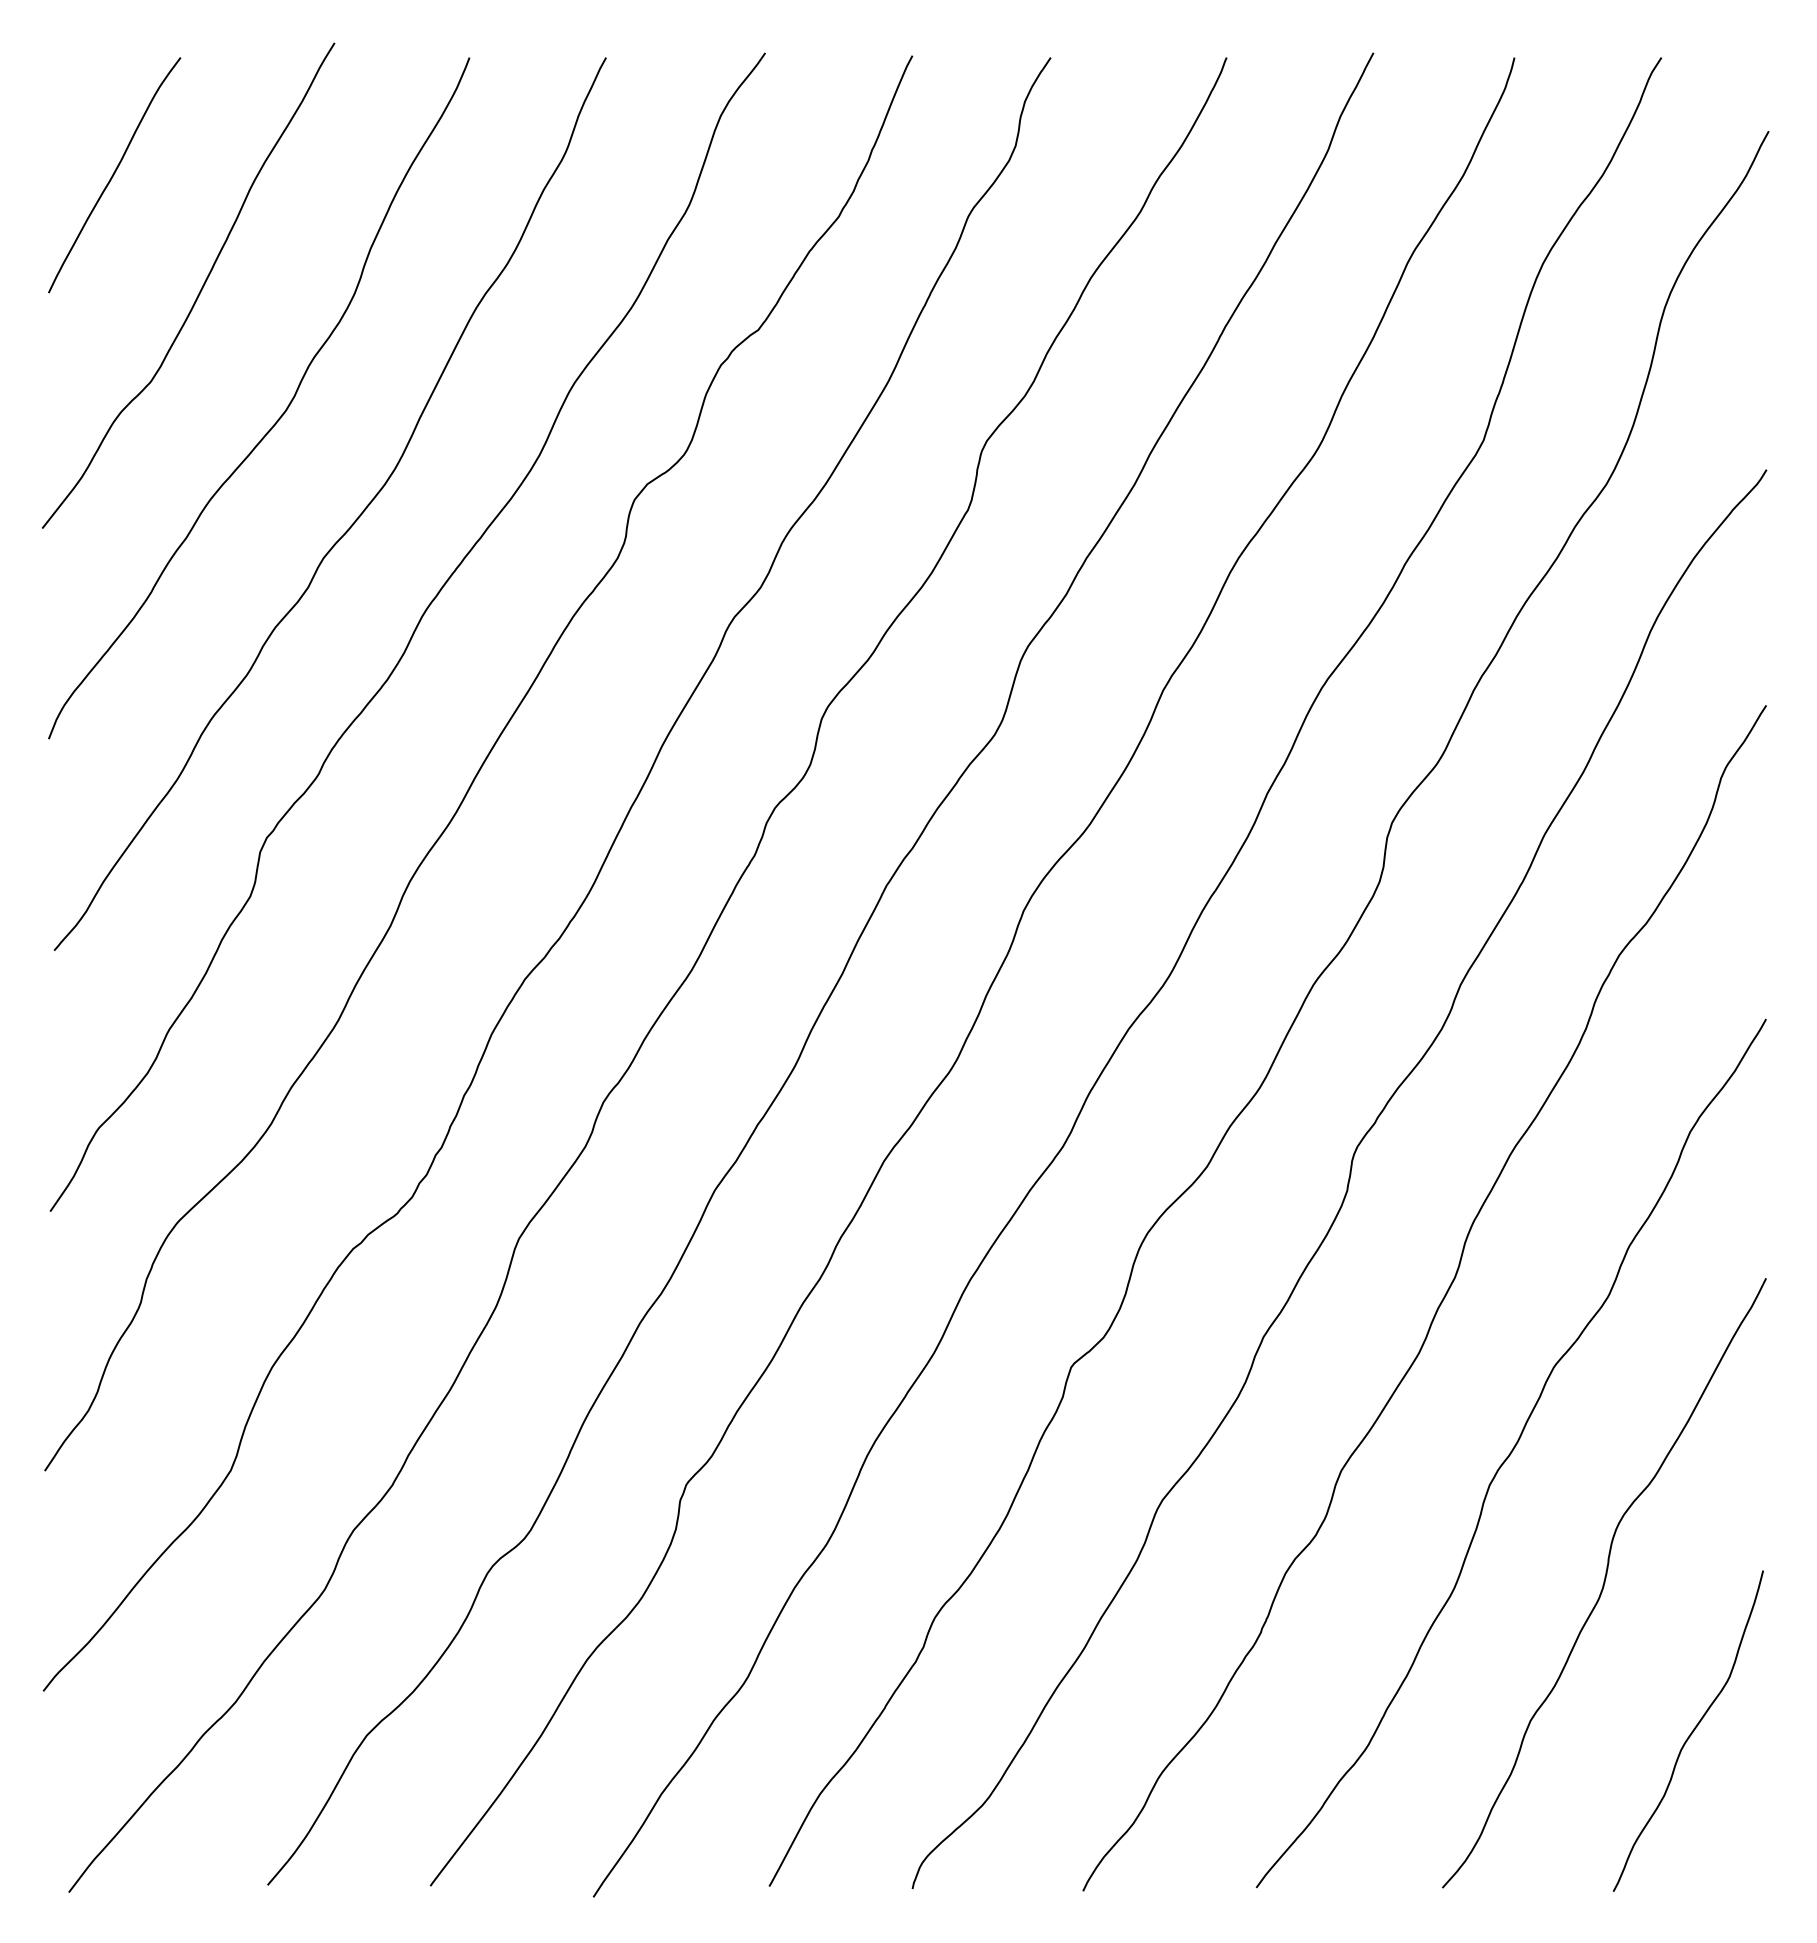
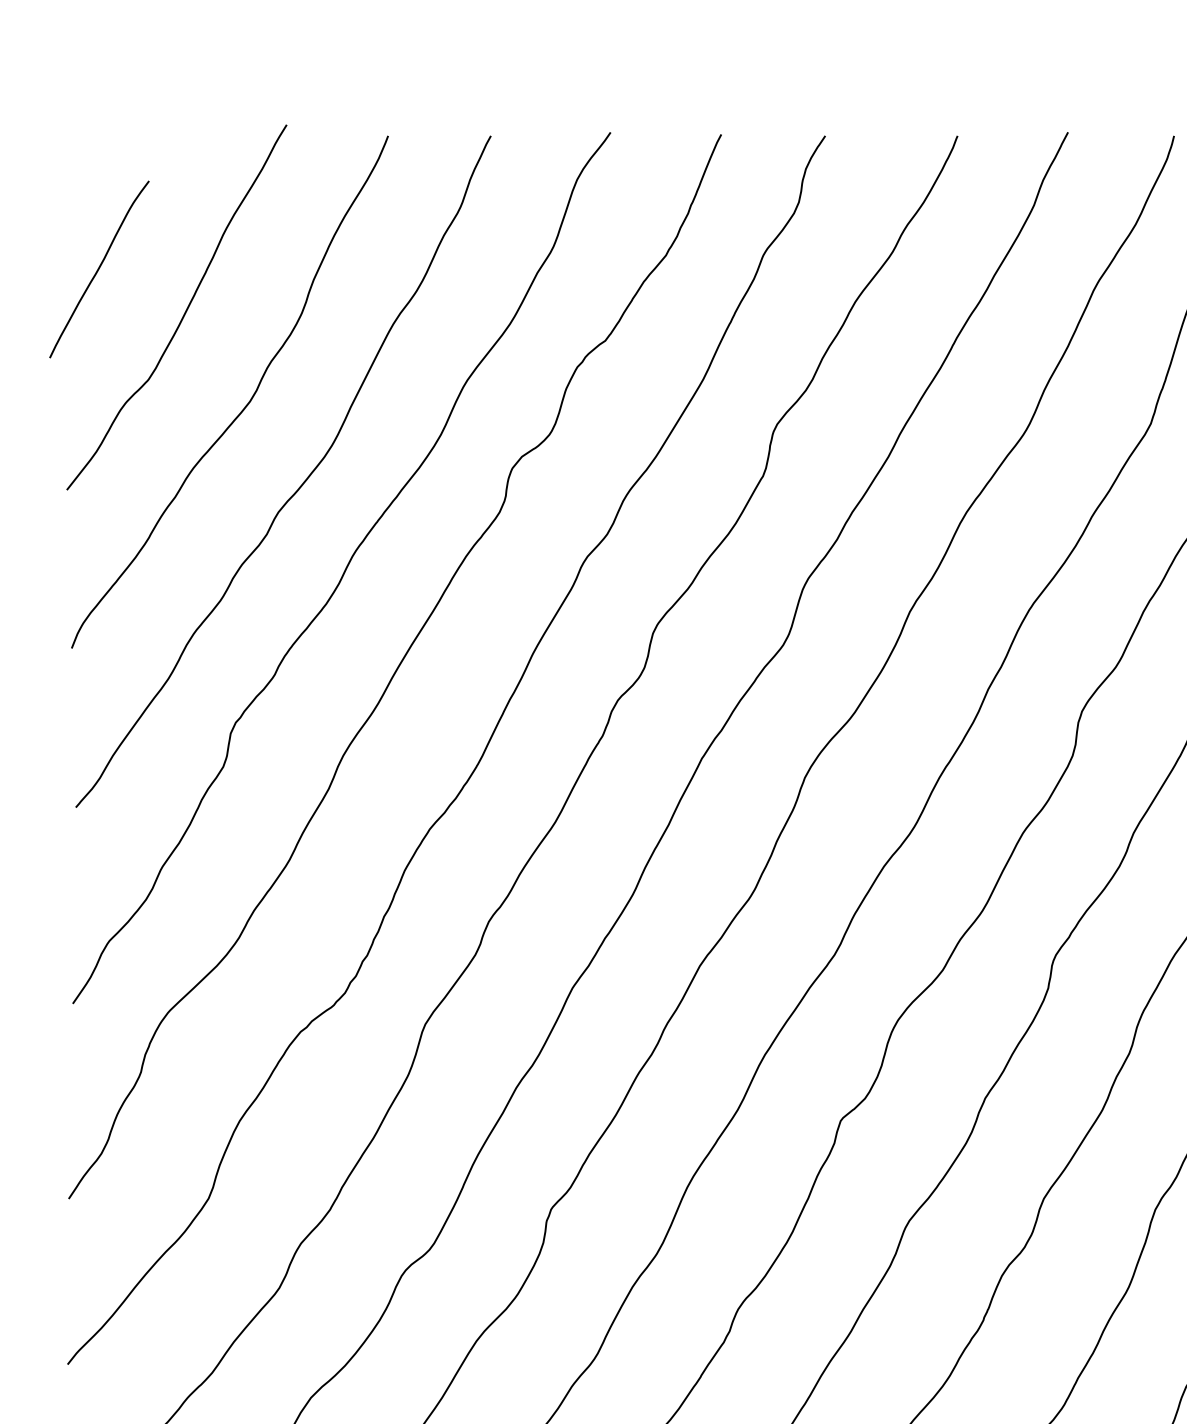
curve: (114, 175) -> (99, 269), moved

